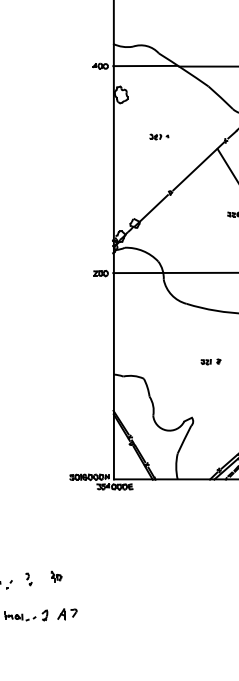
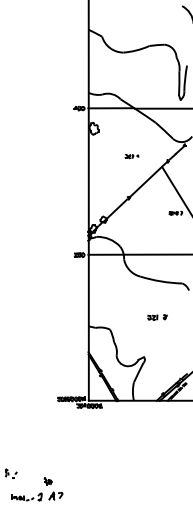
part: (158, 136) -> (131, 156), moved
part: (211, 361) -> (157, 317), size x1.4
part: (55, 576) -> (47, 481), moved
part: (28, 579) -> (28, 471), removed

